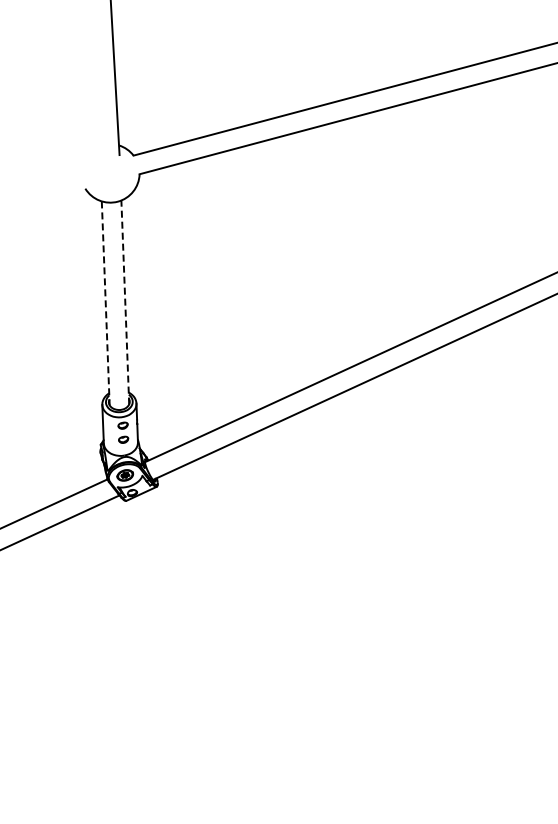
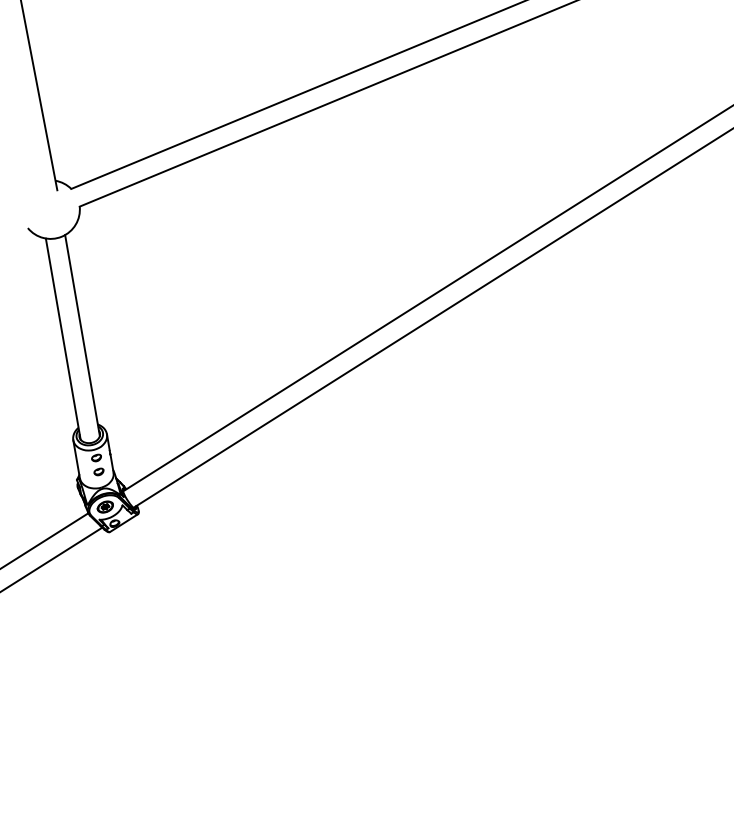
line: (125, 302) -> (82, 335), dashed -> solid
line: (105, 303) -> (63, 339), dashed -> solid

